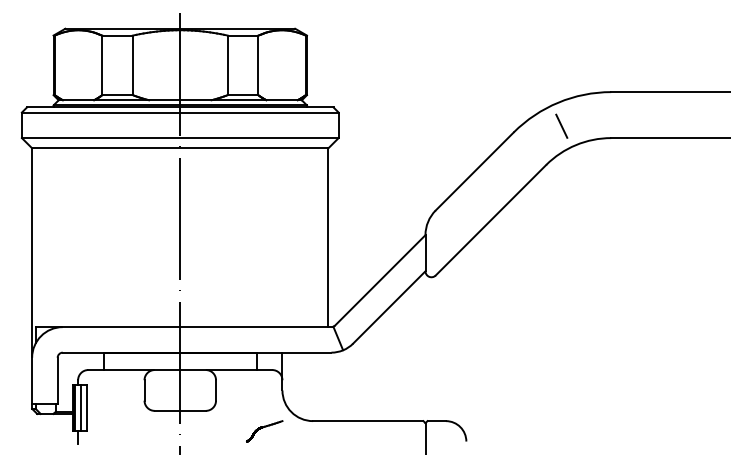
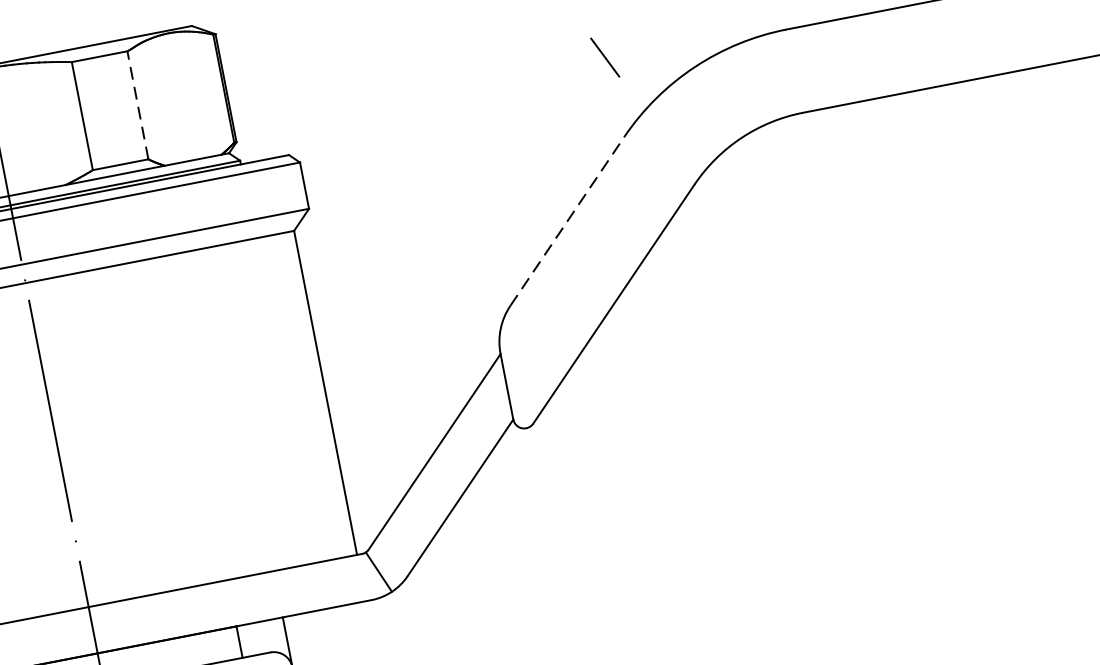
line: (258, 65) -> (138, 105), solid -> dashed
line: (561, 125) -> (604, 56), moved
line: (475, 171) -> (568, 221), solid -> dashed

